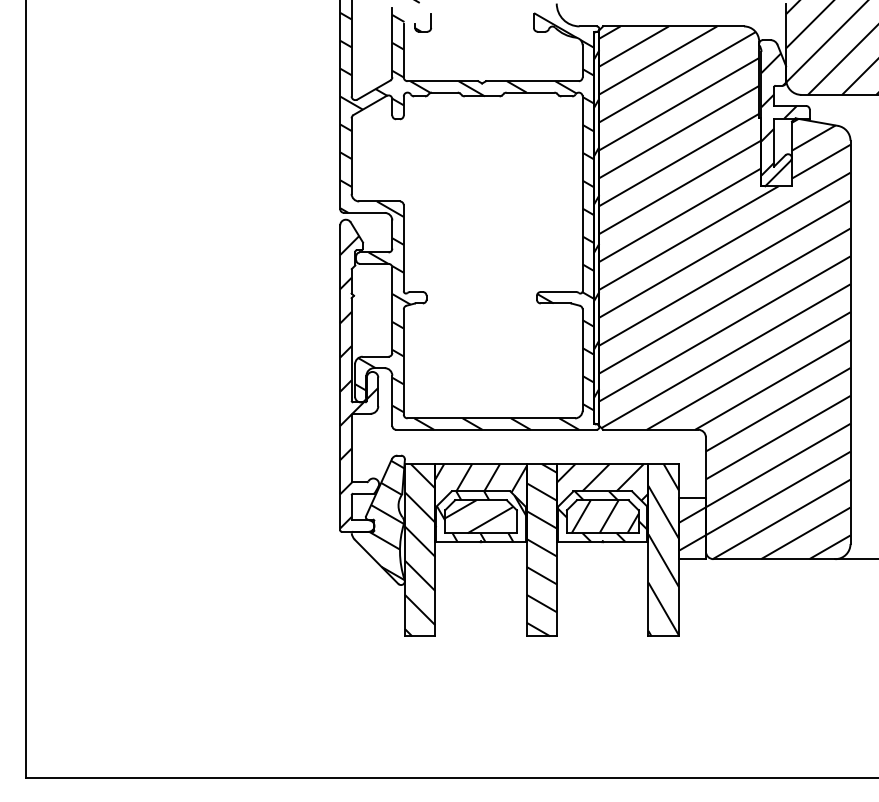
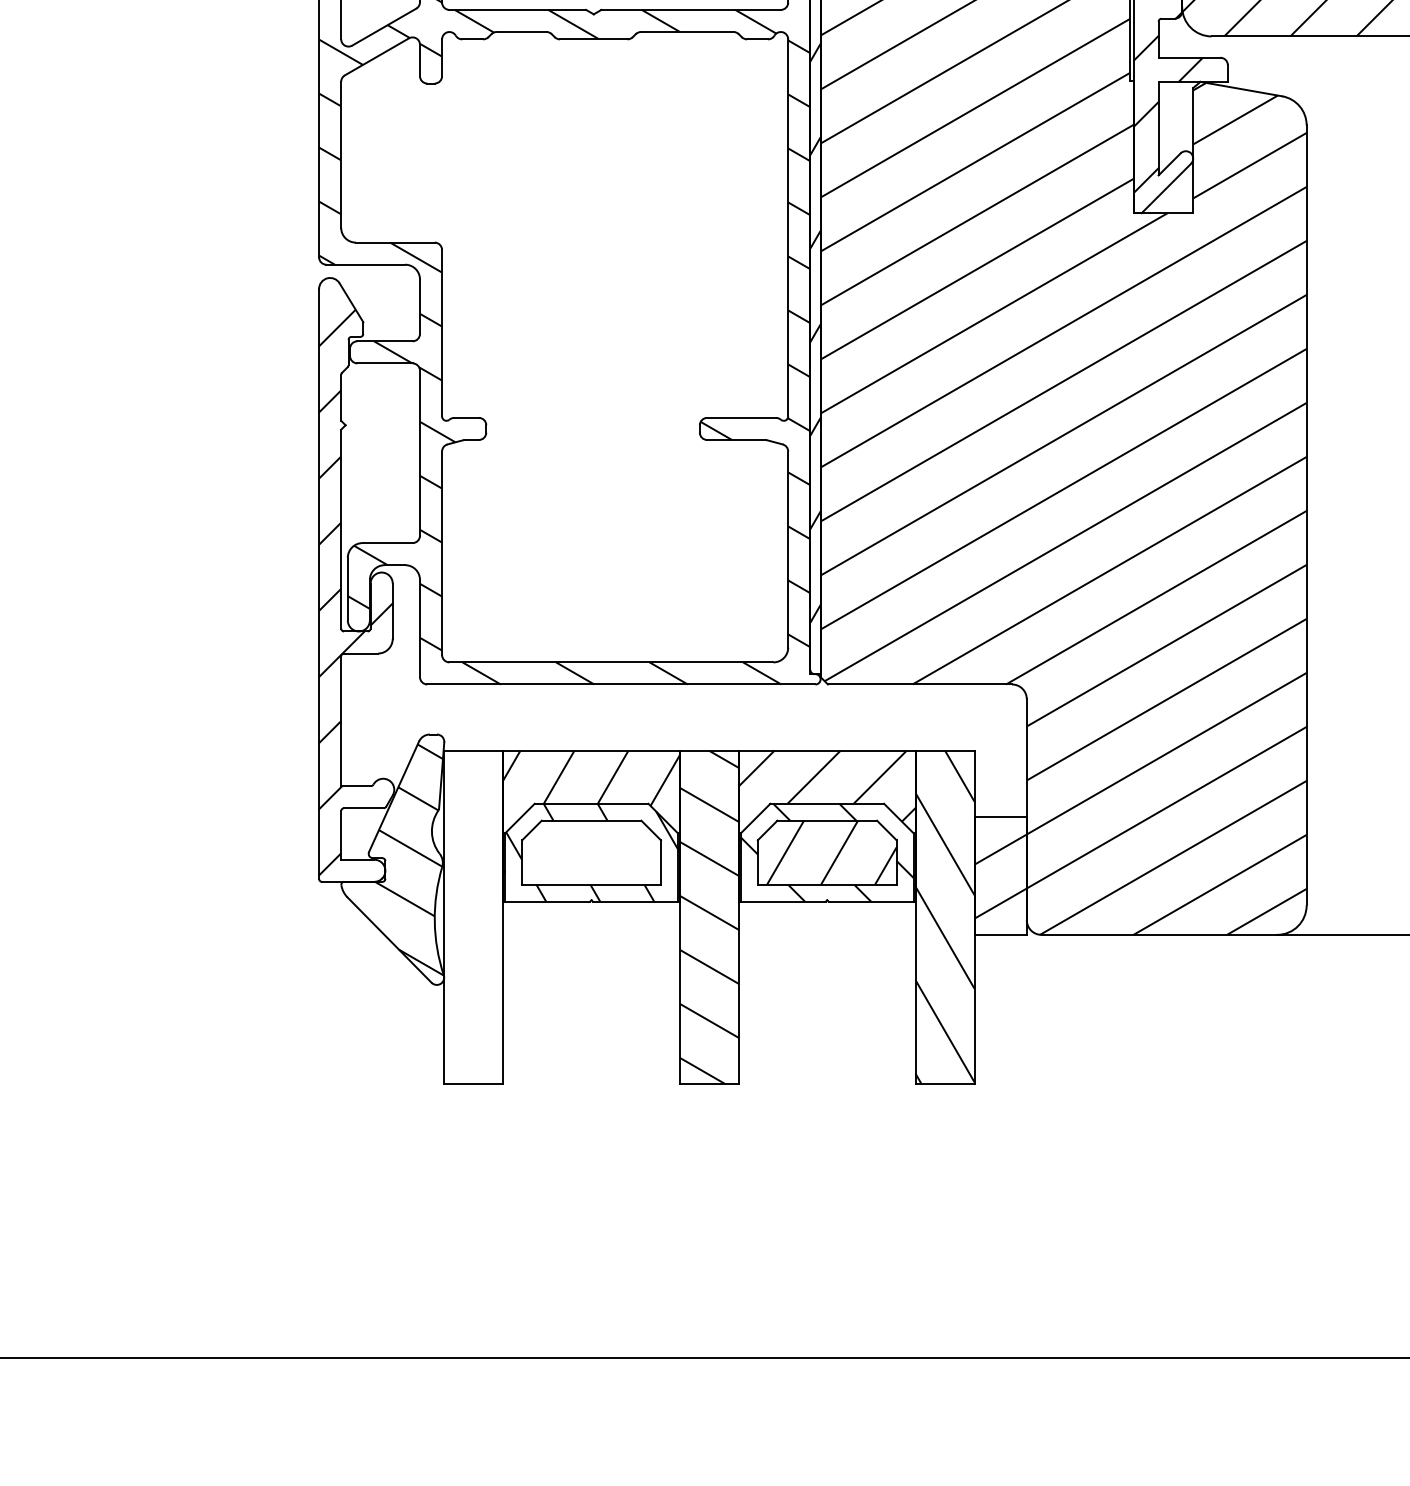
hatch: (480, 516) -> (590, 852), removed
hatch: (419, 550) -> (472, 918), removed

